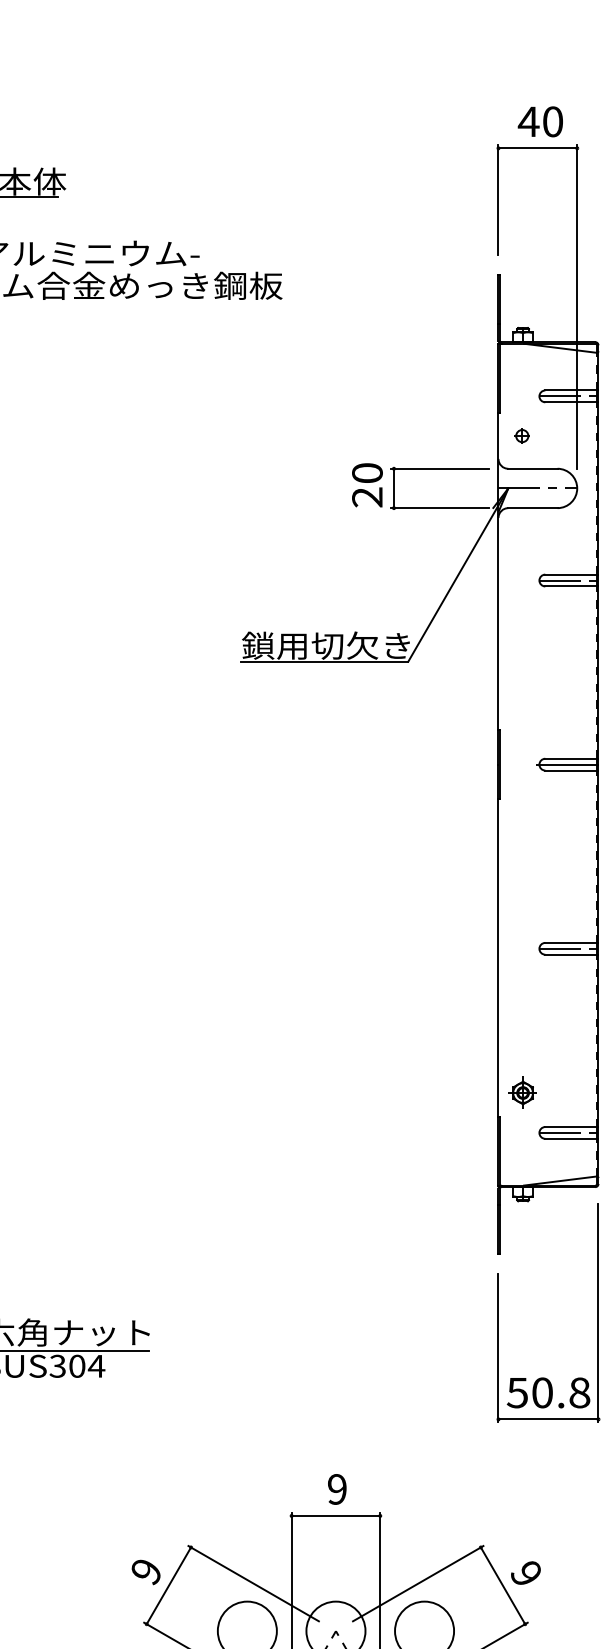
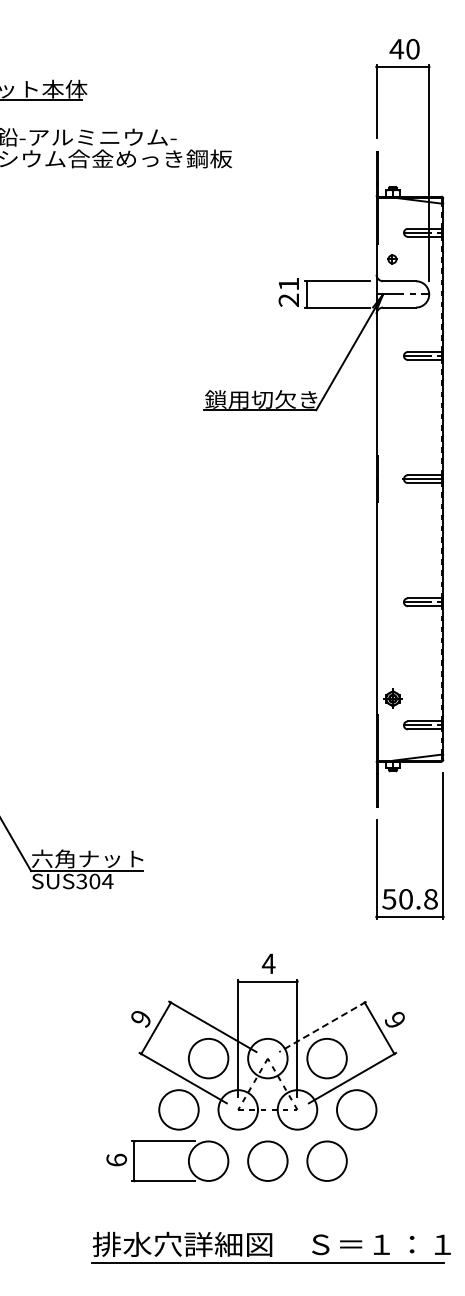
text: (366, 472) -> (288, 283), 20 -> 21
text: (336, 1488) -> (268, 963), 9 -> 4
line: (417, 1584) -> (322, 1027), solid -> dashed

